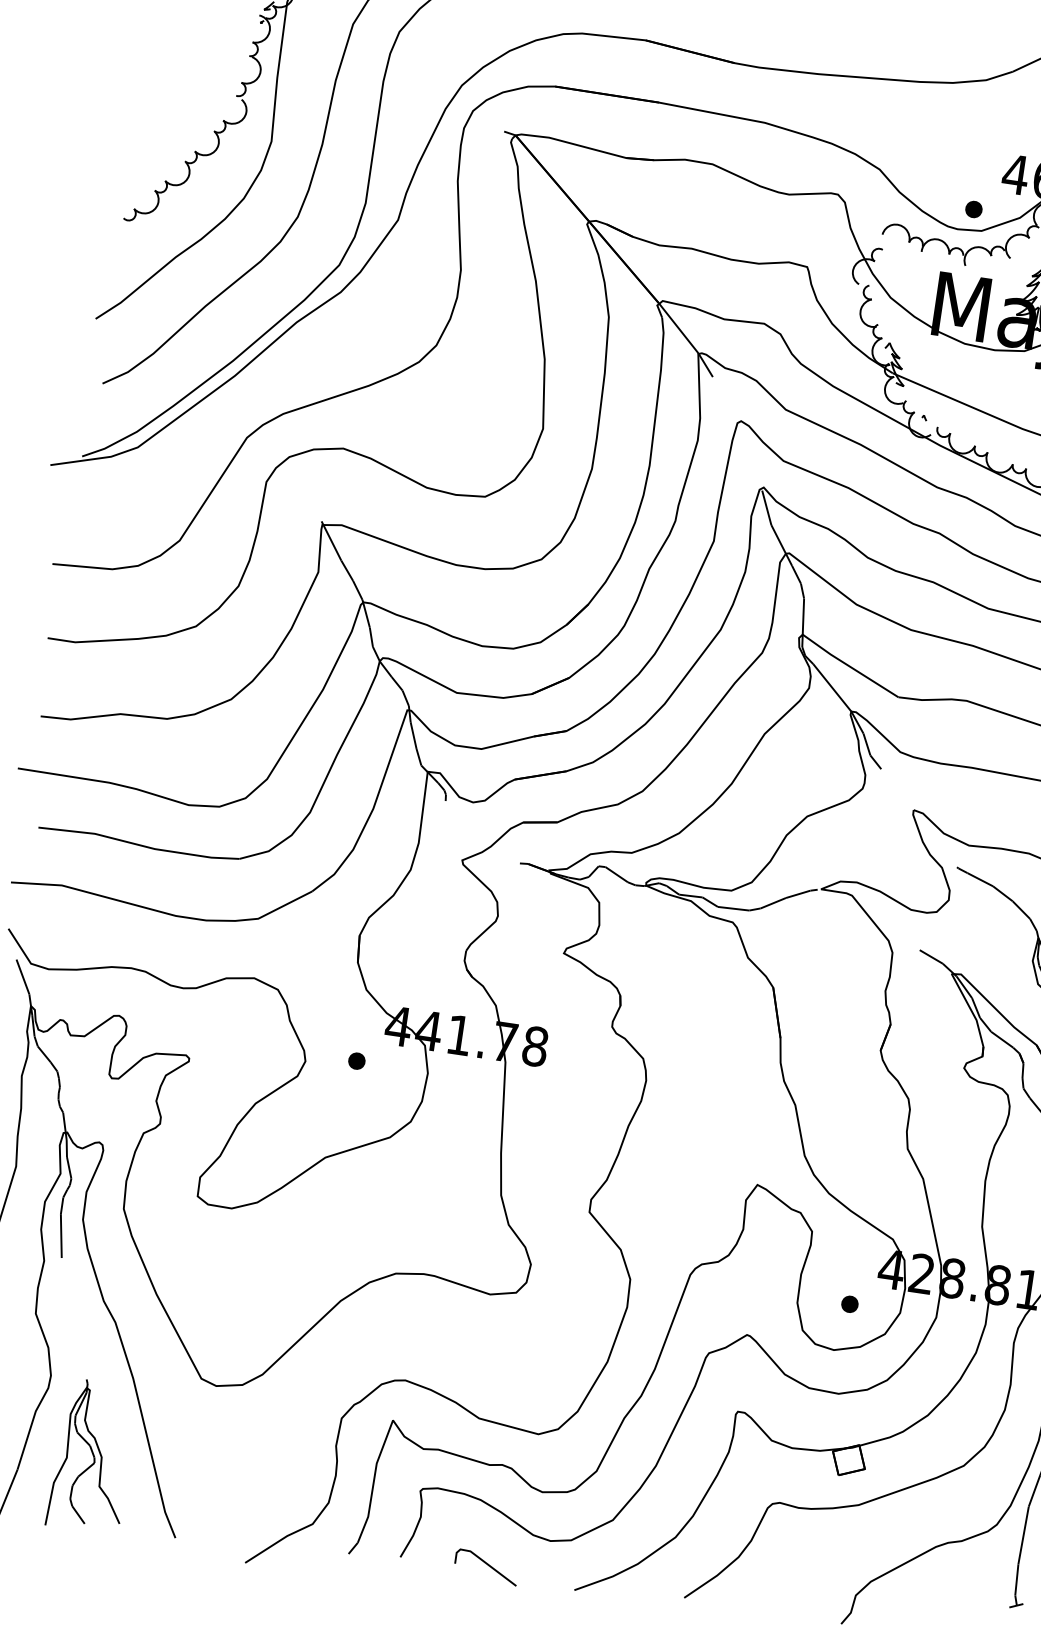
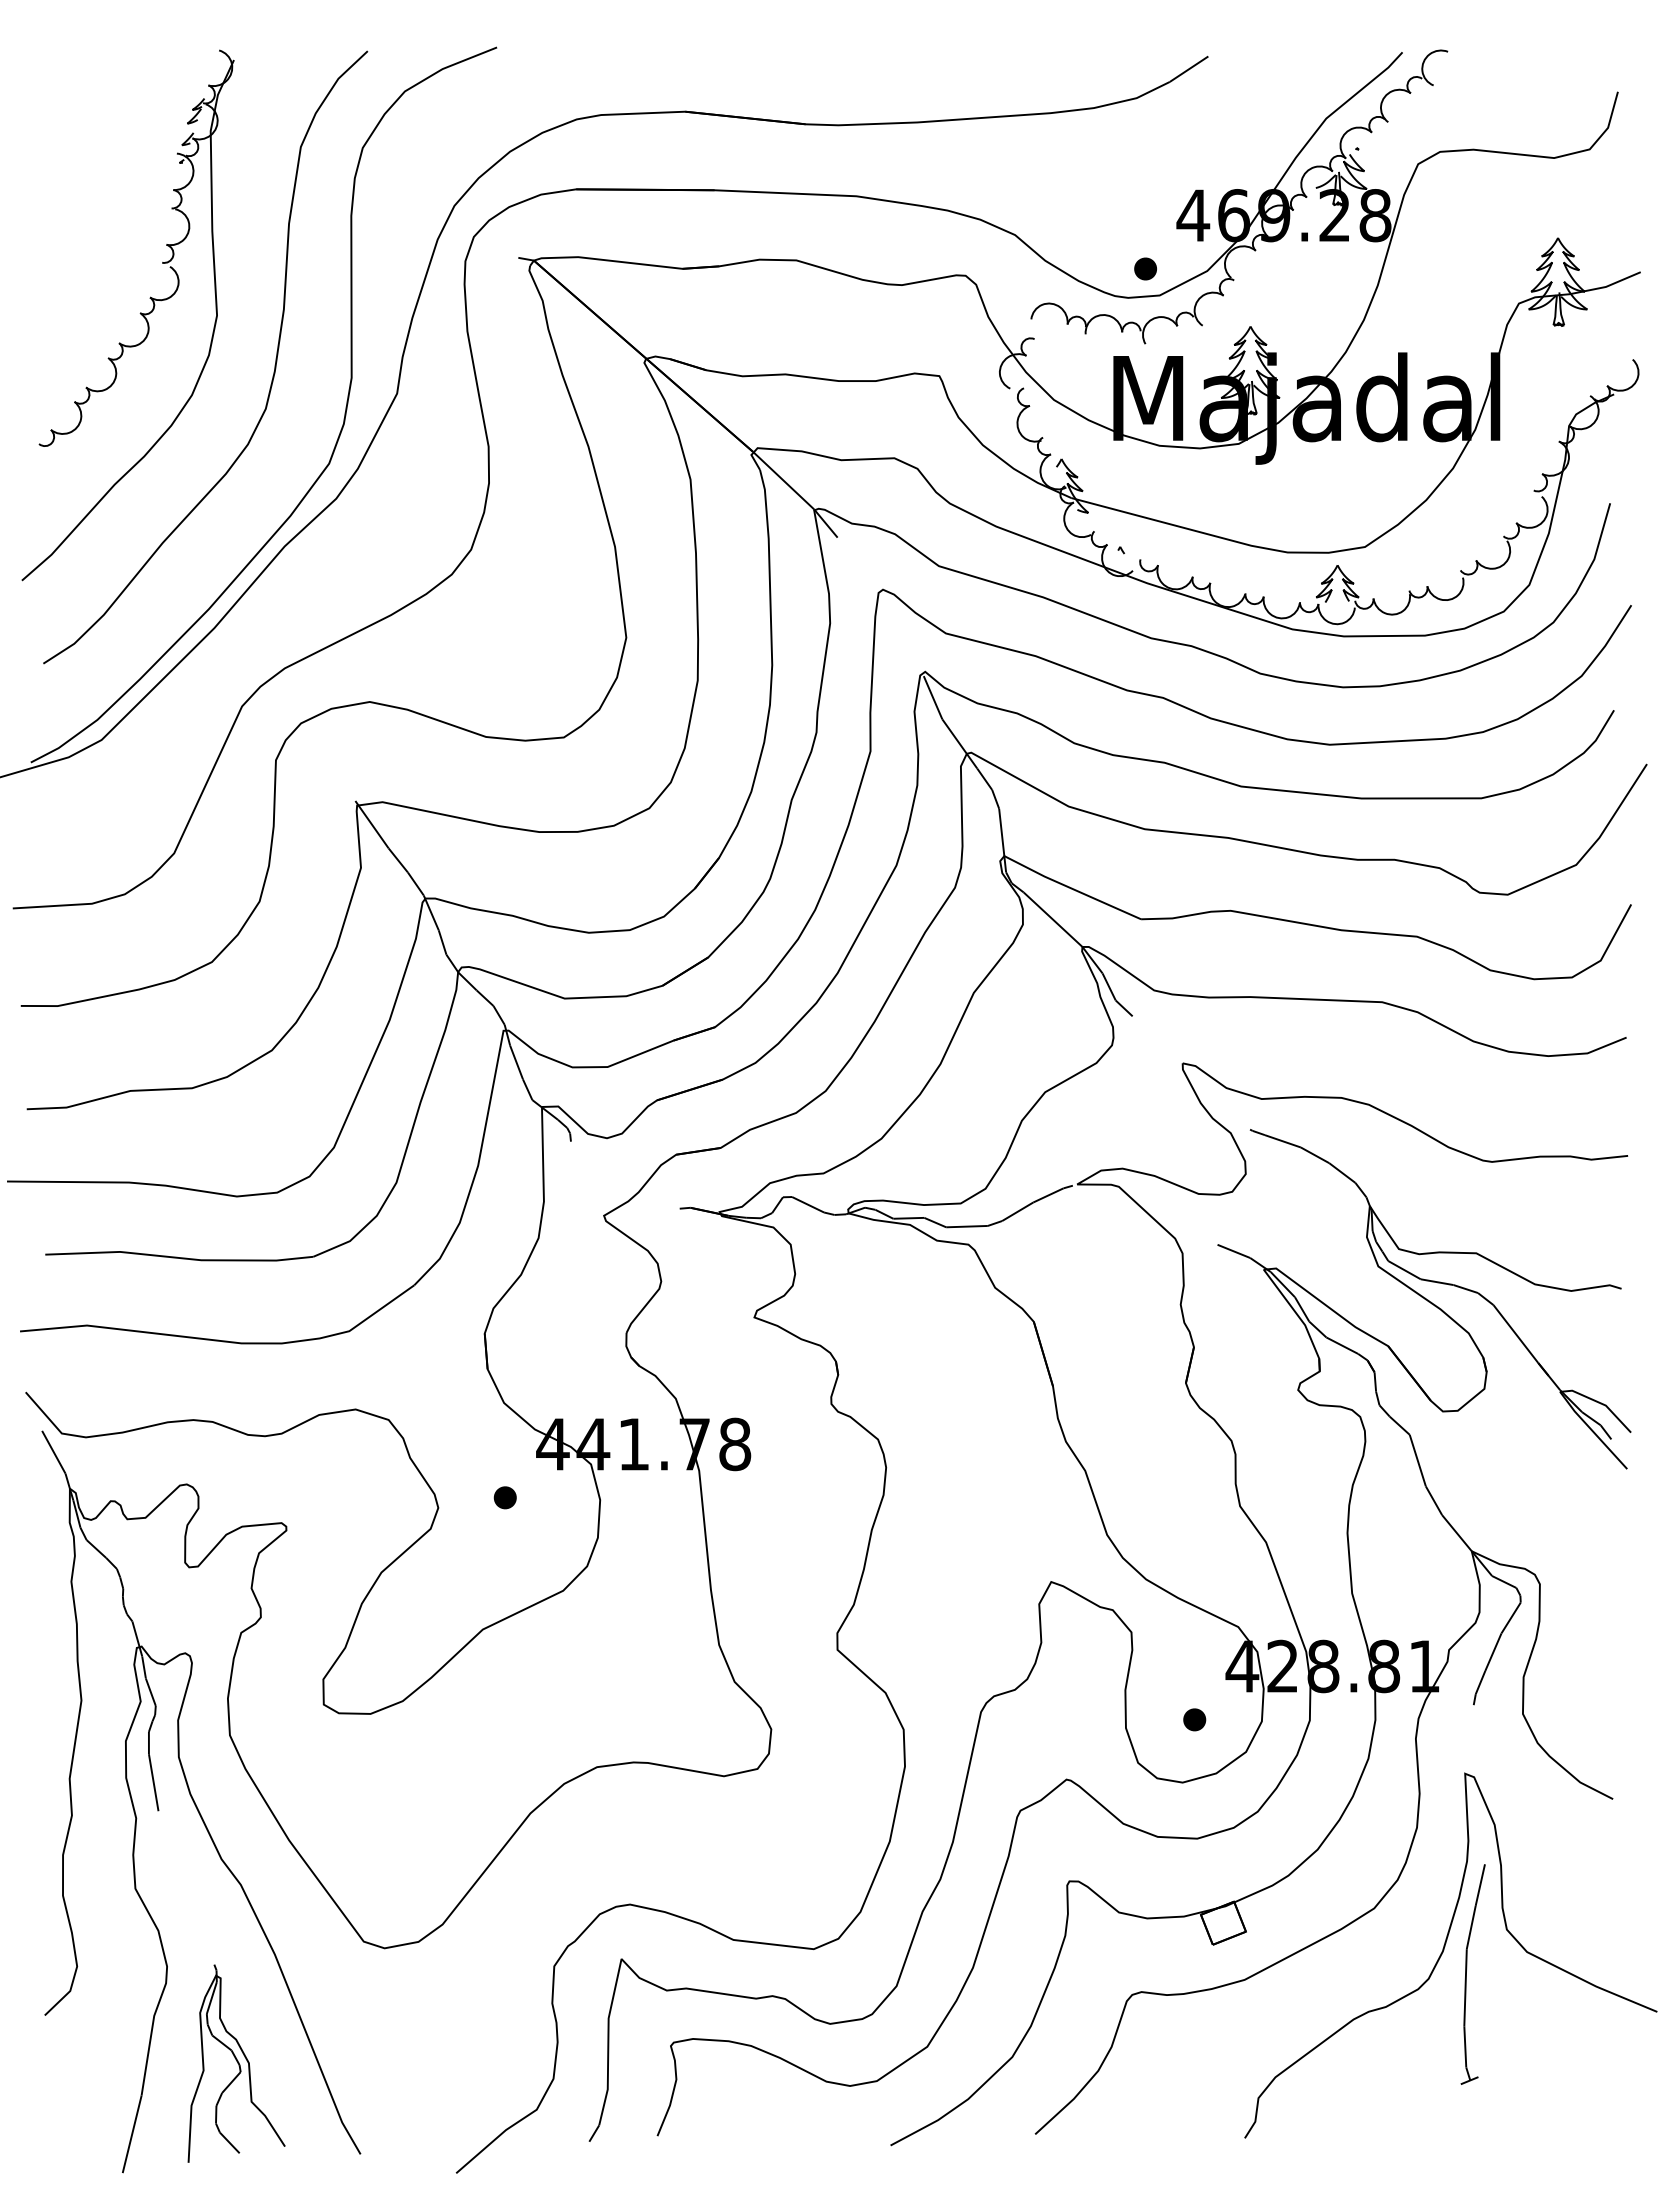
line: (487, 1565) -> (772, 2129), removed

